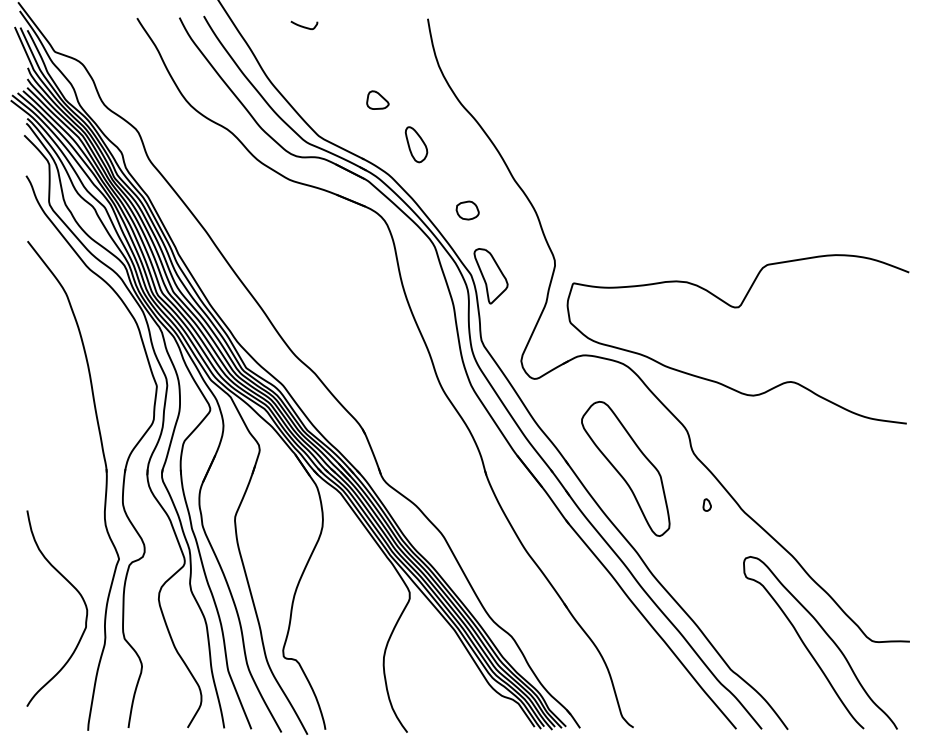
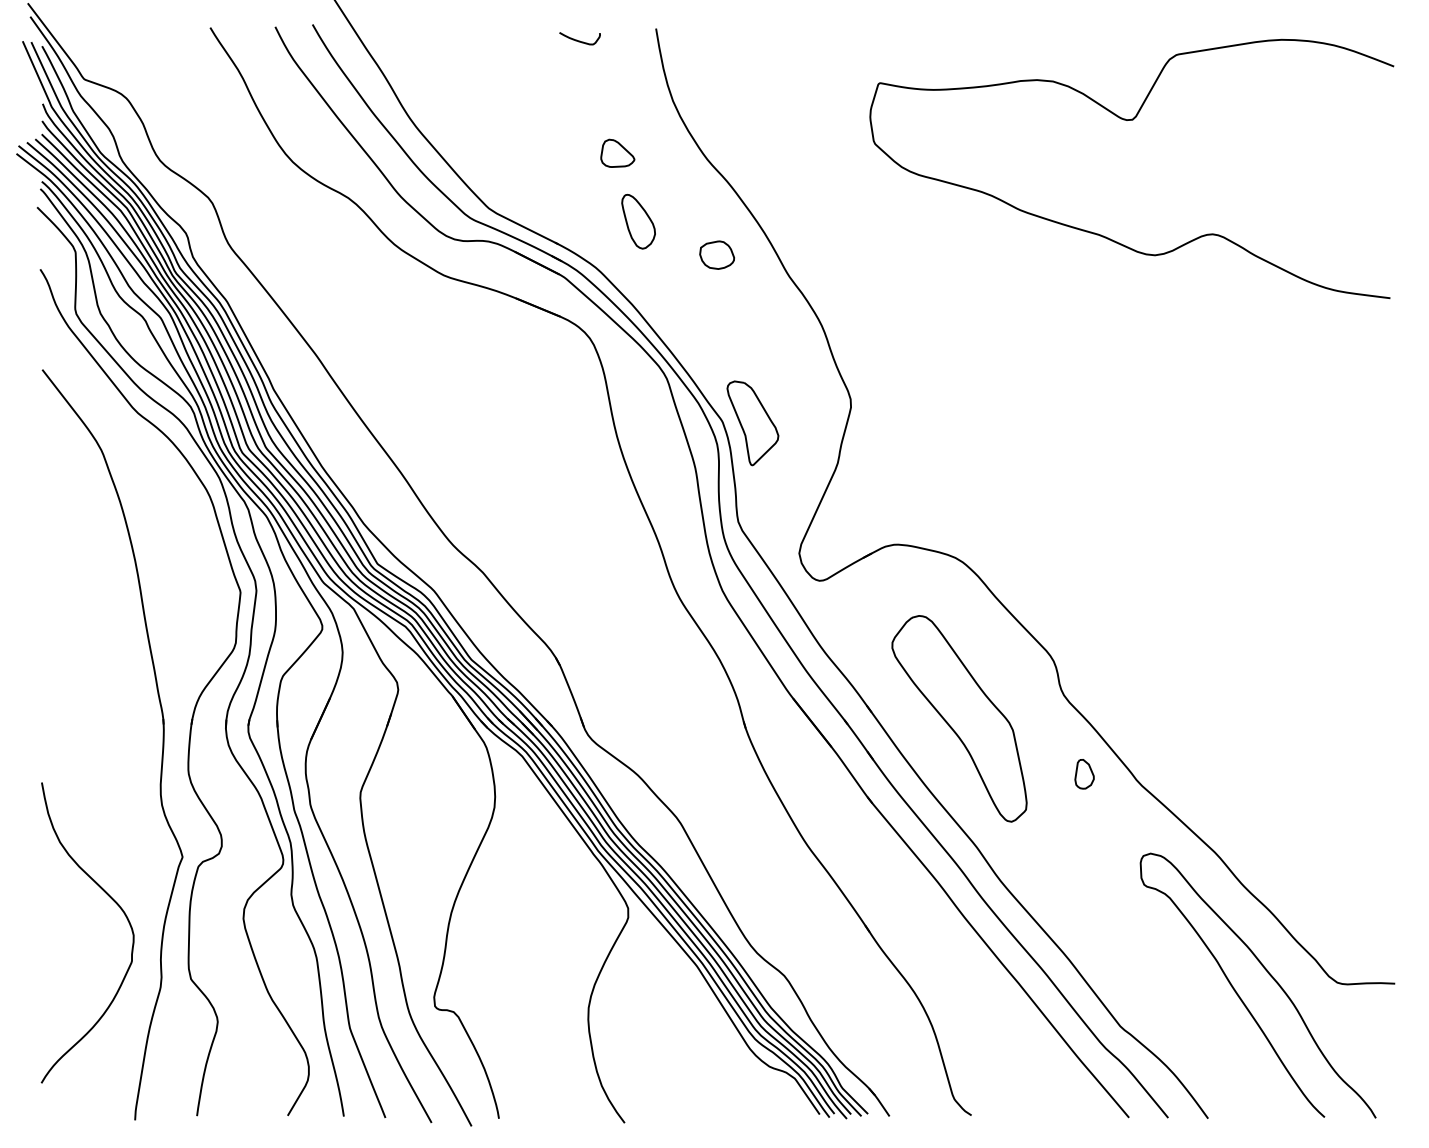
curve: (304, 26) -> (580, 40), moved
part: (377, 99) -> (617, 152), moved
part: (467, 210) -> (716, 255), moved
curve: (737, 308) -> (1130, 121), moved
part: (706, 504) -> (1083, 773), size x1.6

